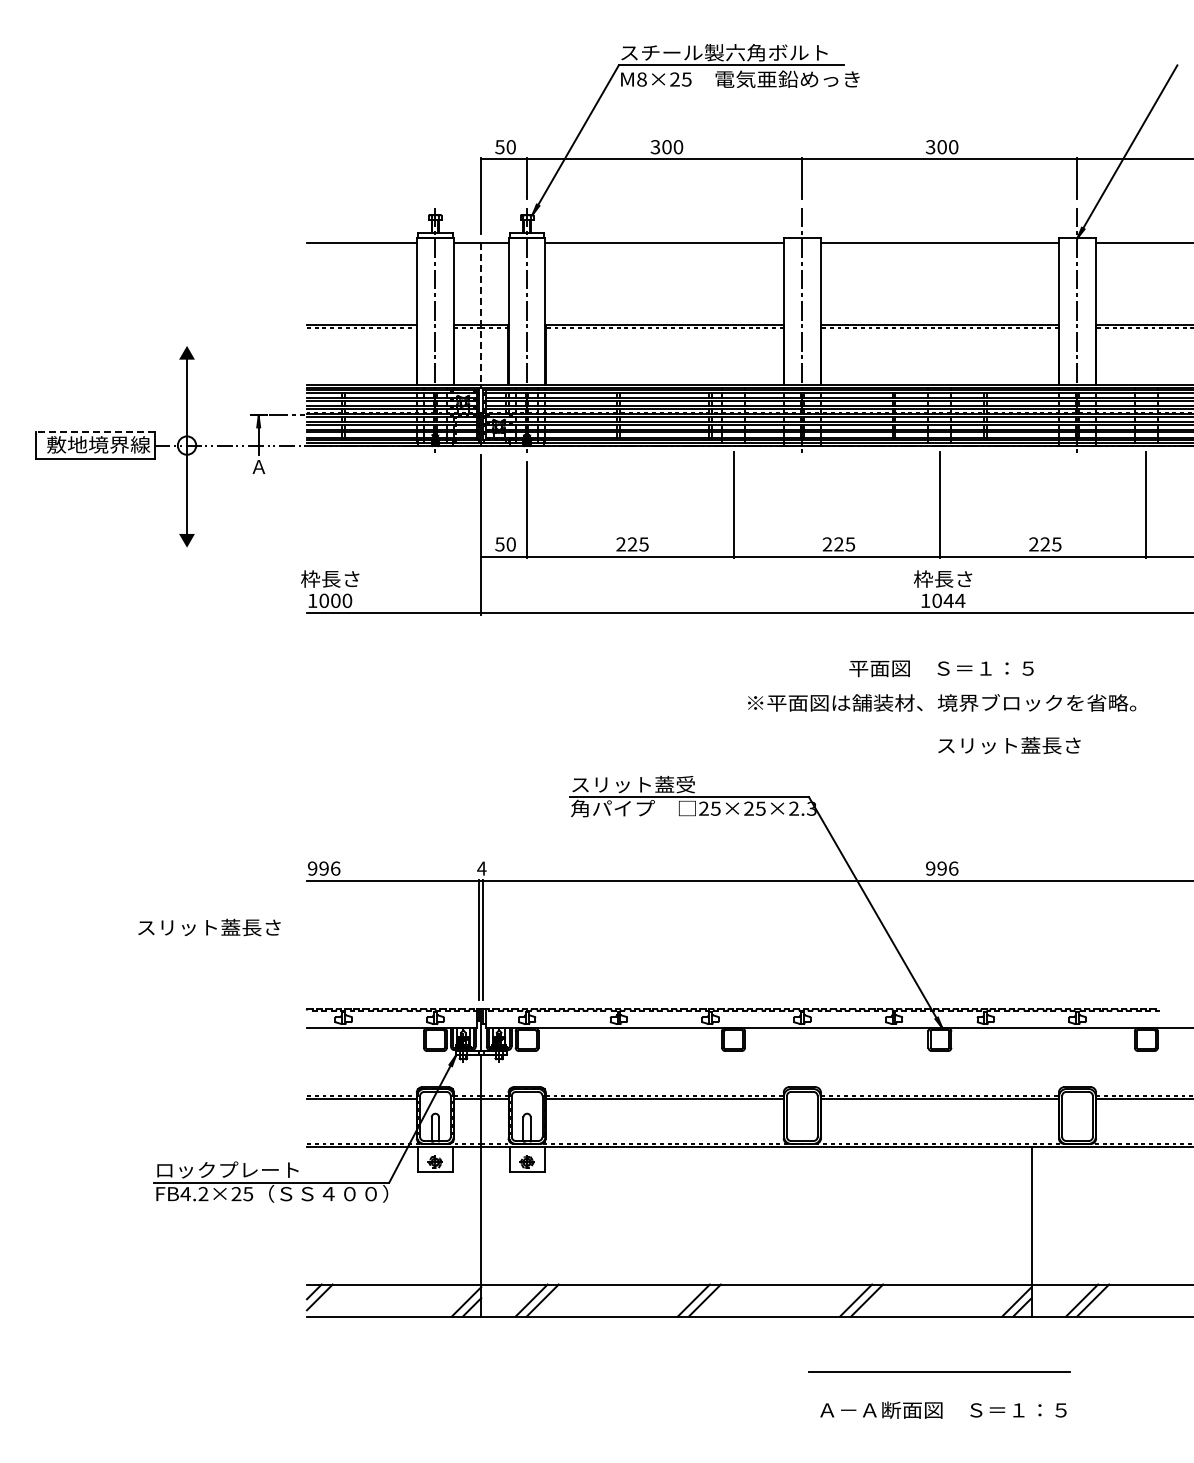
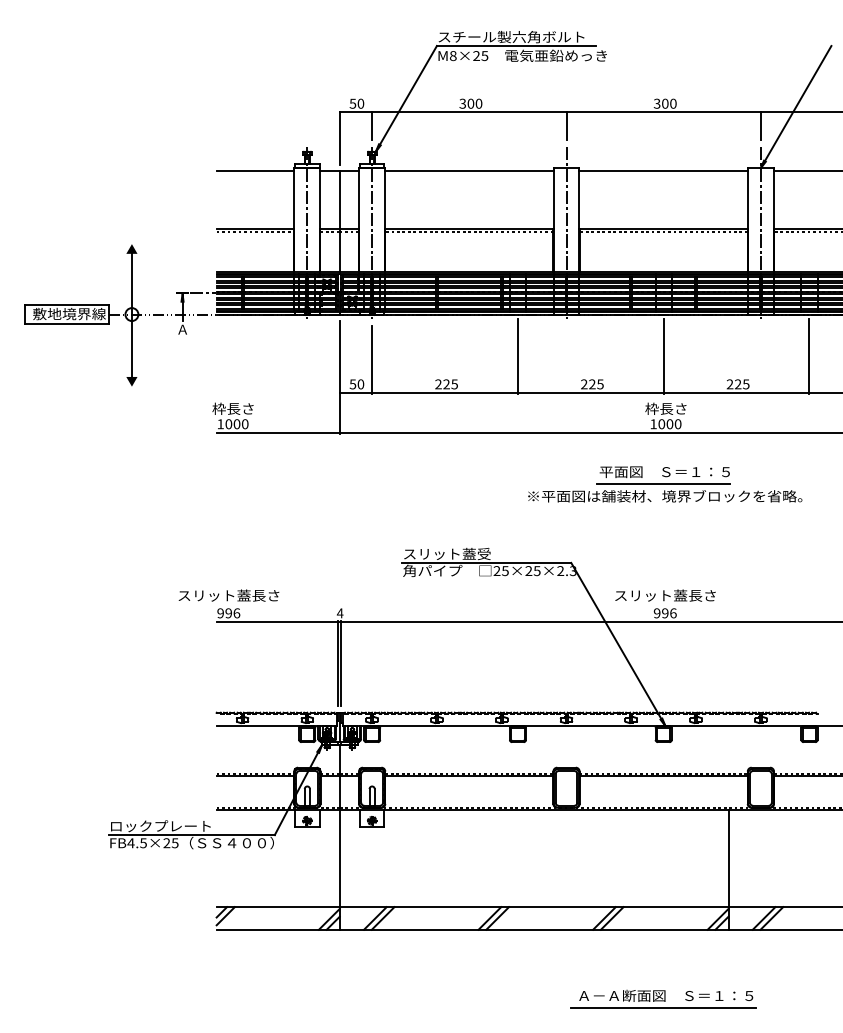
line: (481, 315) -> (339, 222), dashed -> solid
line: (95, 431) -> (67, 304), dashed -> solid
text: (954, 600) -> (674, 423), 1044 -> 1000
line: (939, 685) -> (663, 484), added
text: (1009, 745) -> (665, 595), moved
text: (209, 927) -> (229, 595), moved
text: (203, 1194) -> (143, 843), FB4.2×25 -> FB4.5×25
line: (939, 1371) -> (663, 1007), moved

